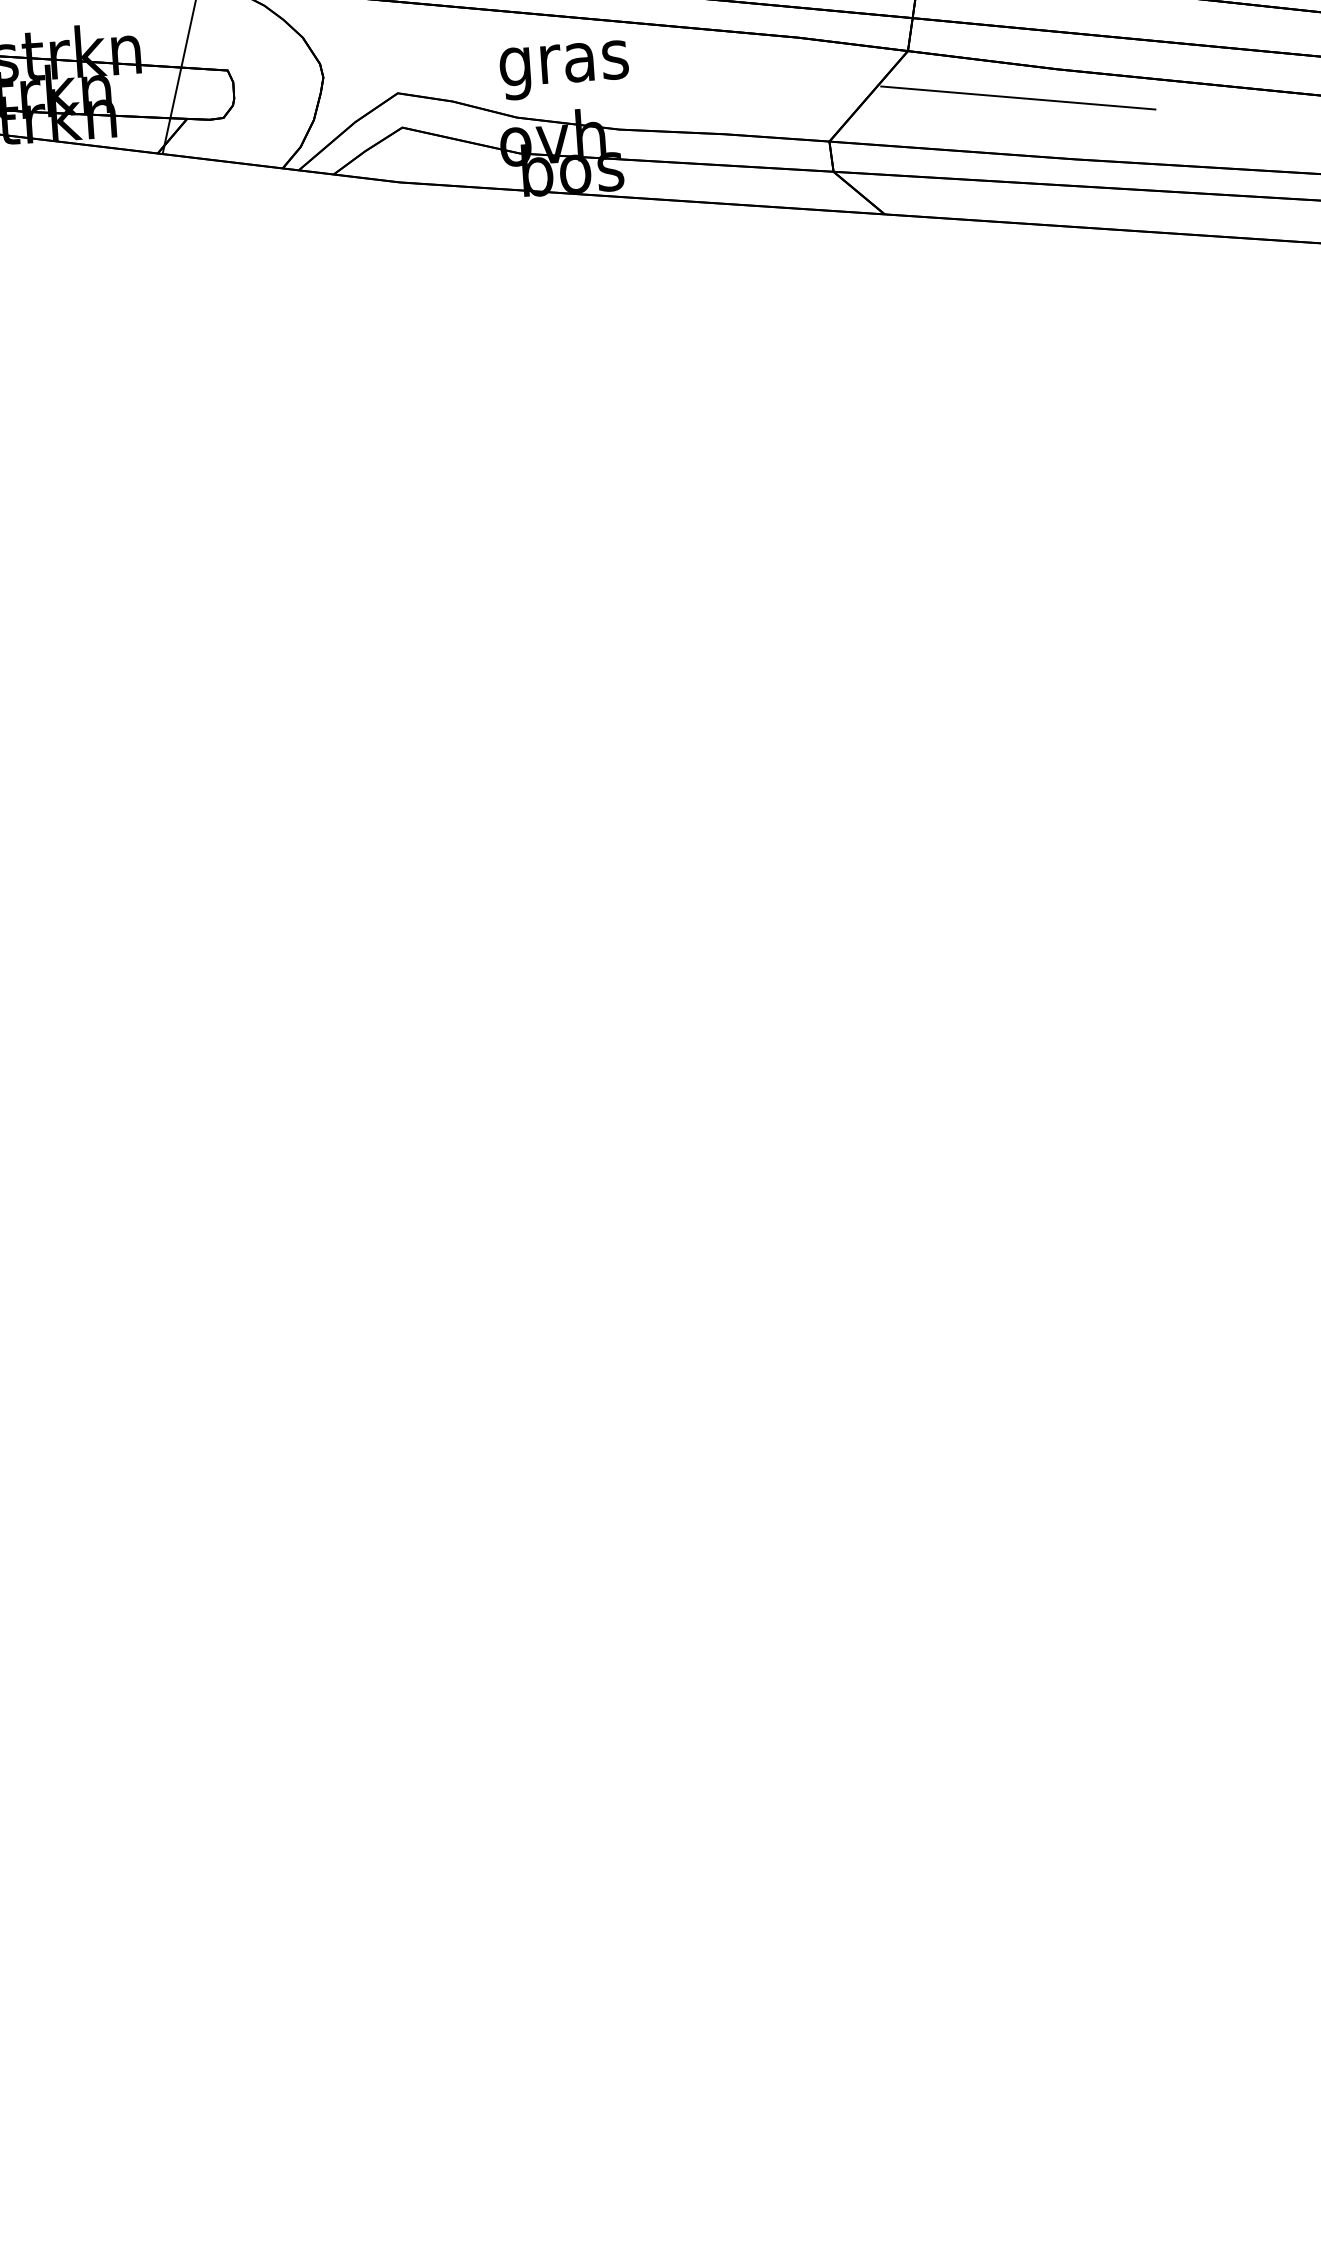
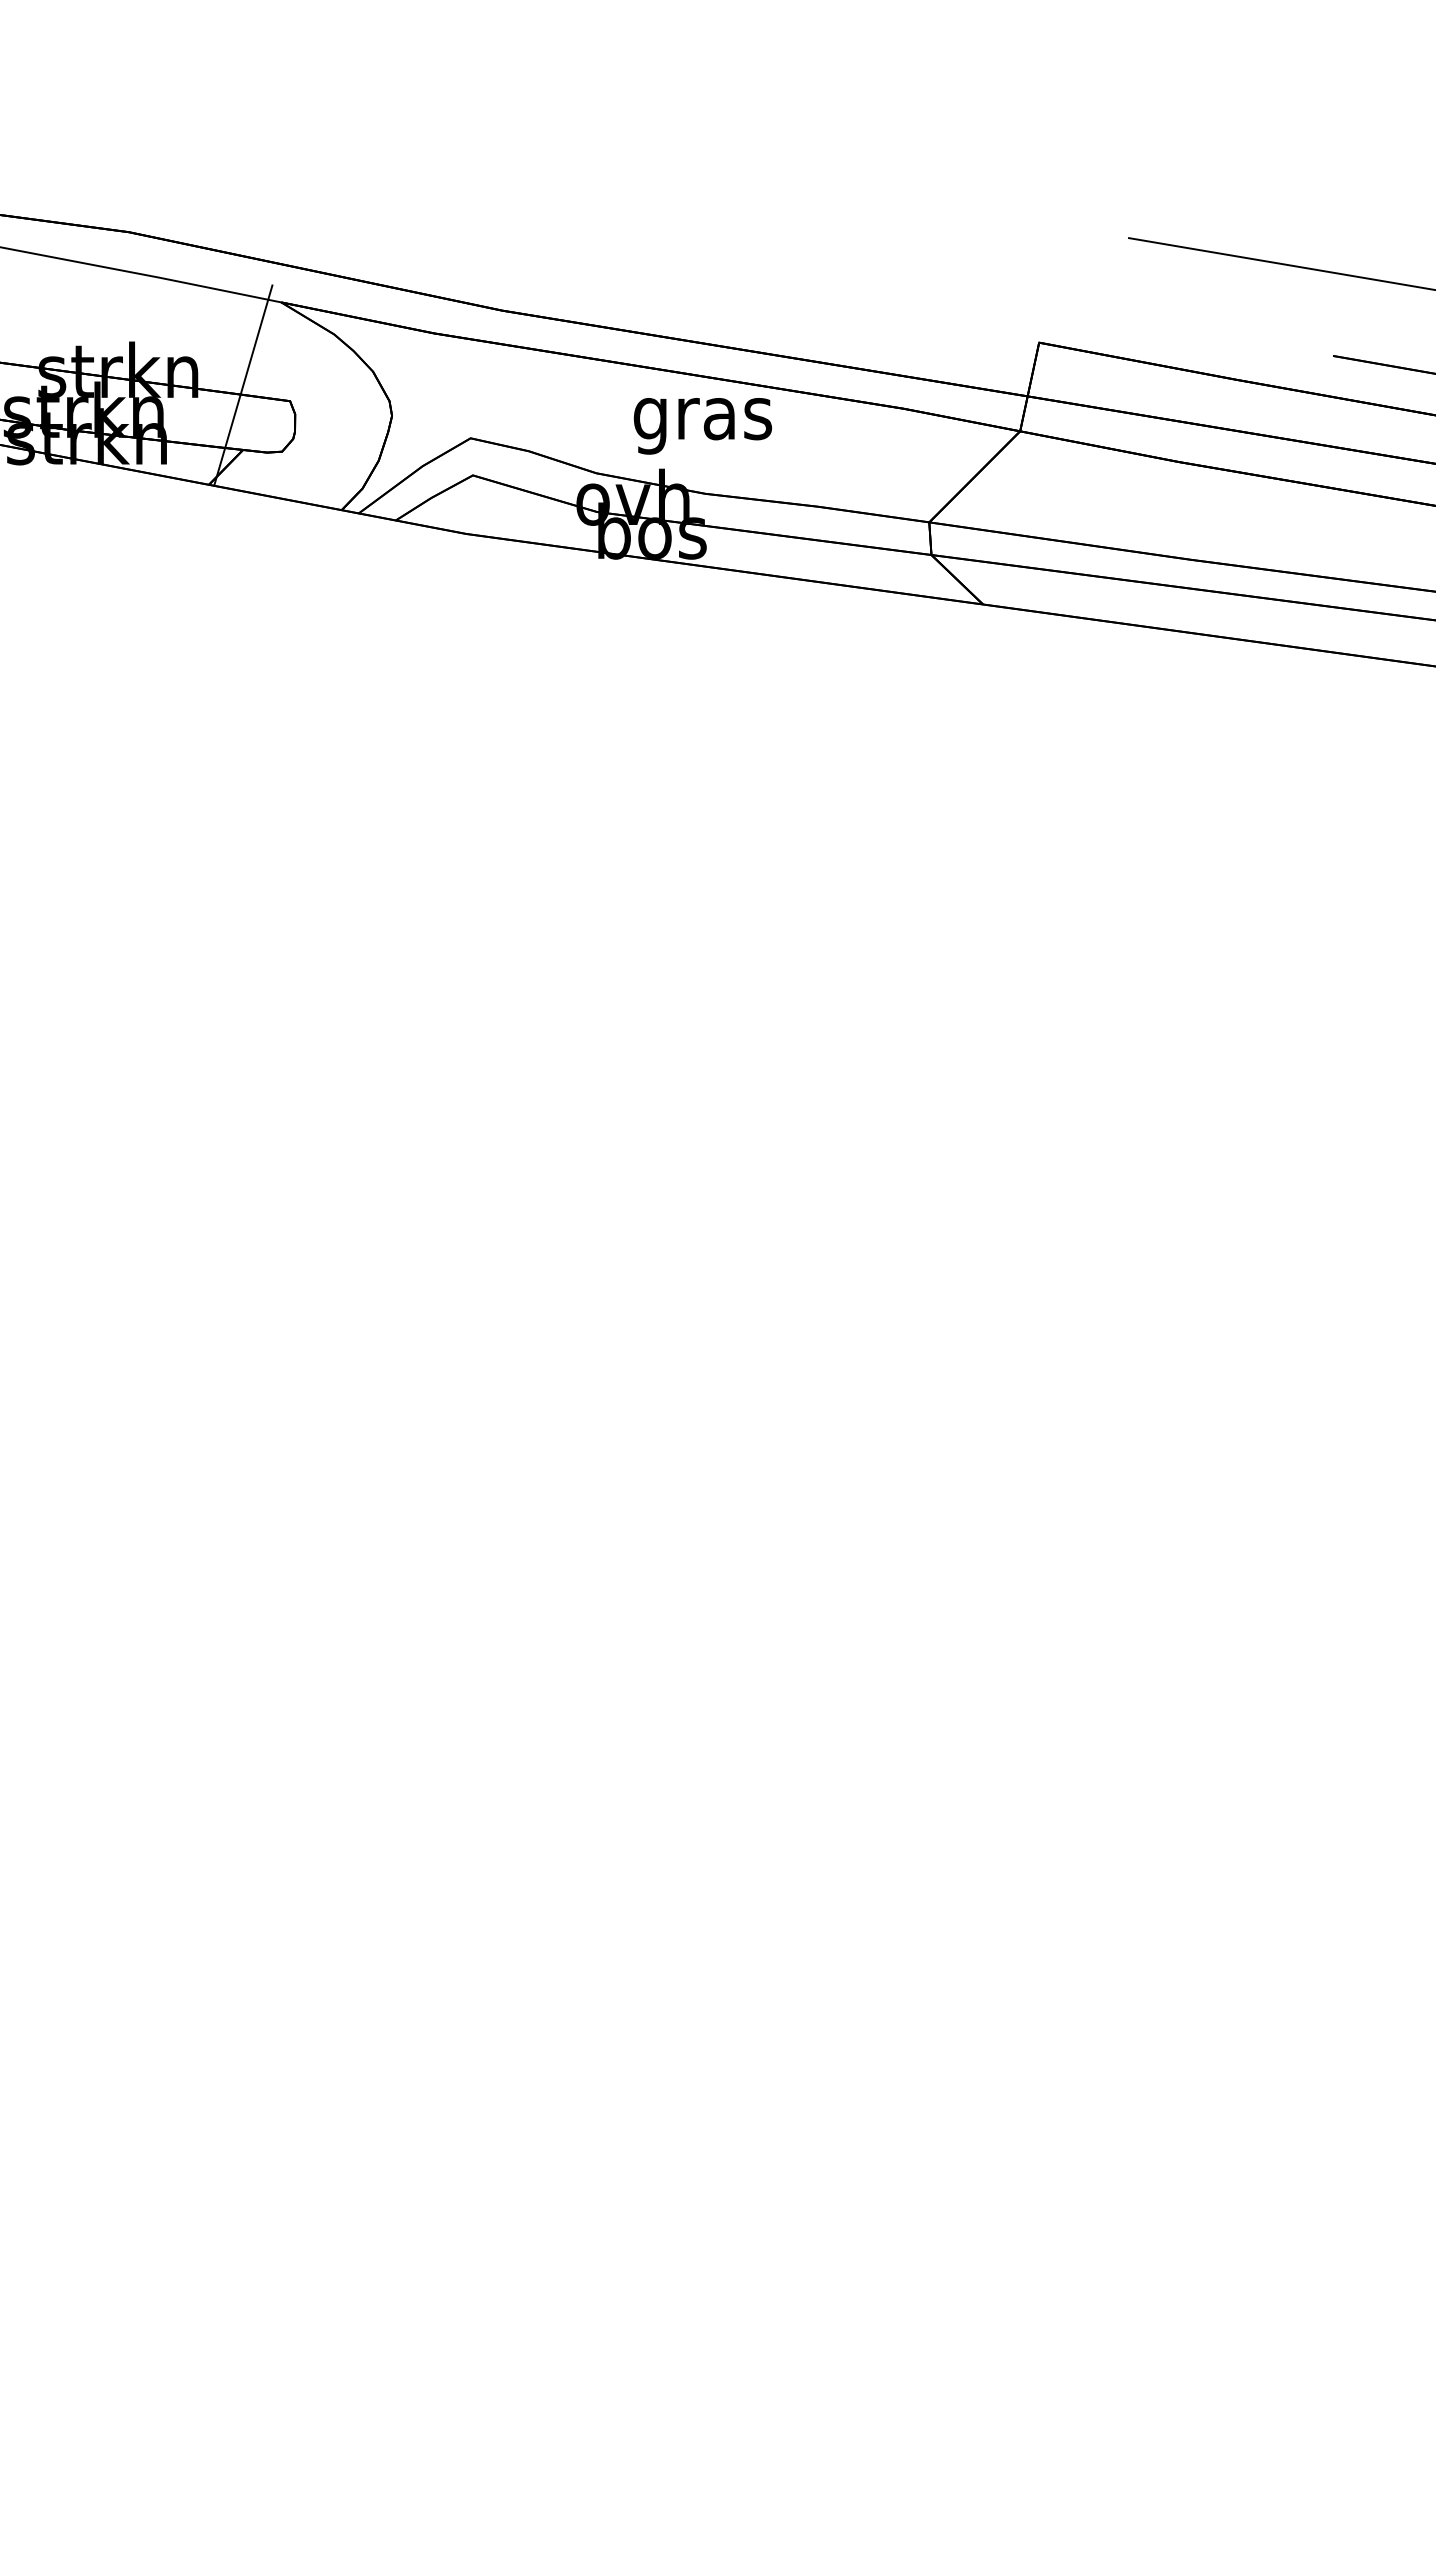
text: (564, 70) -> (702, 426), moved
line: (1017, 97) -> (1134, 489), removed

